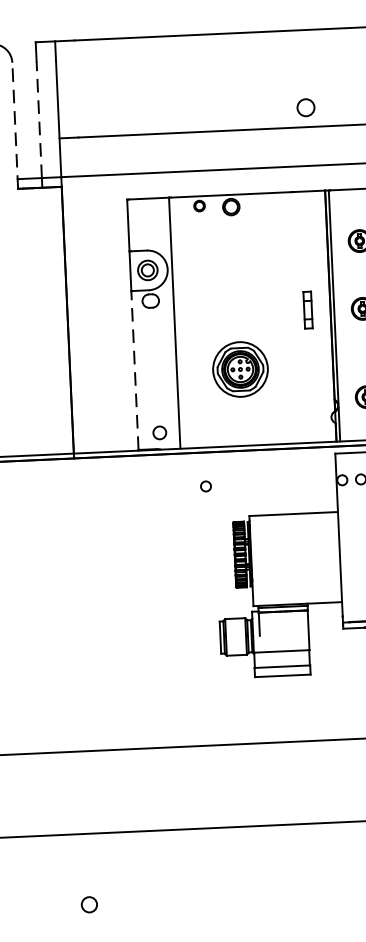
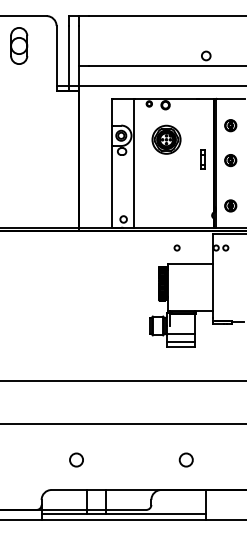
line: (40, 118) -> (69, 55), dashed -> solid
line: (14, 123) -> (56, 57), dashed -> solid
part: (240, 368) -> (166, 139), moved
line: (135, 369) -> (112, 186), dashed -> solid
circle: (204, 485) -> (176, 247), moved
circle: (301, 894) -> (185, 459), added
circle: (89, 903) -> (76, 459), size x1.67

